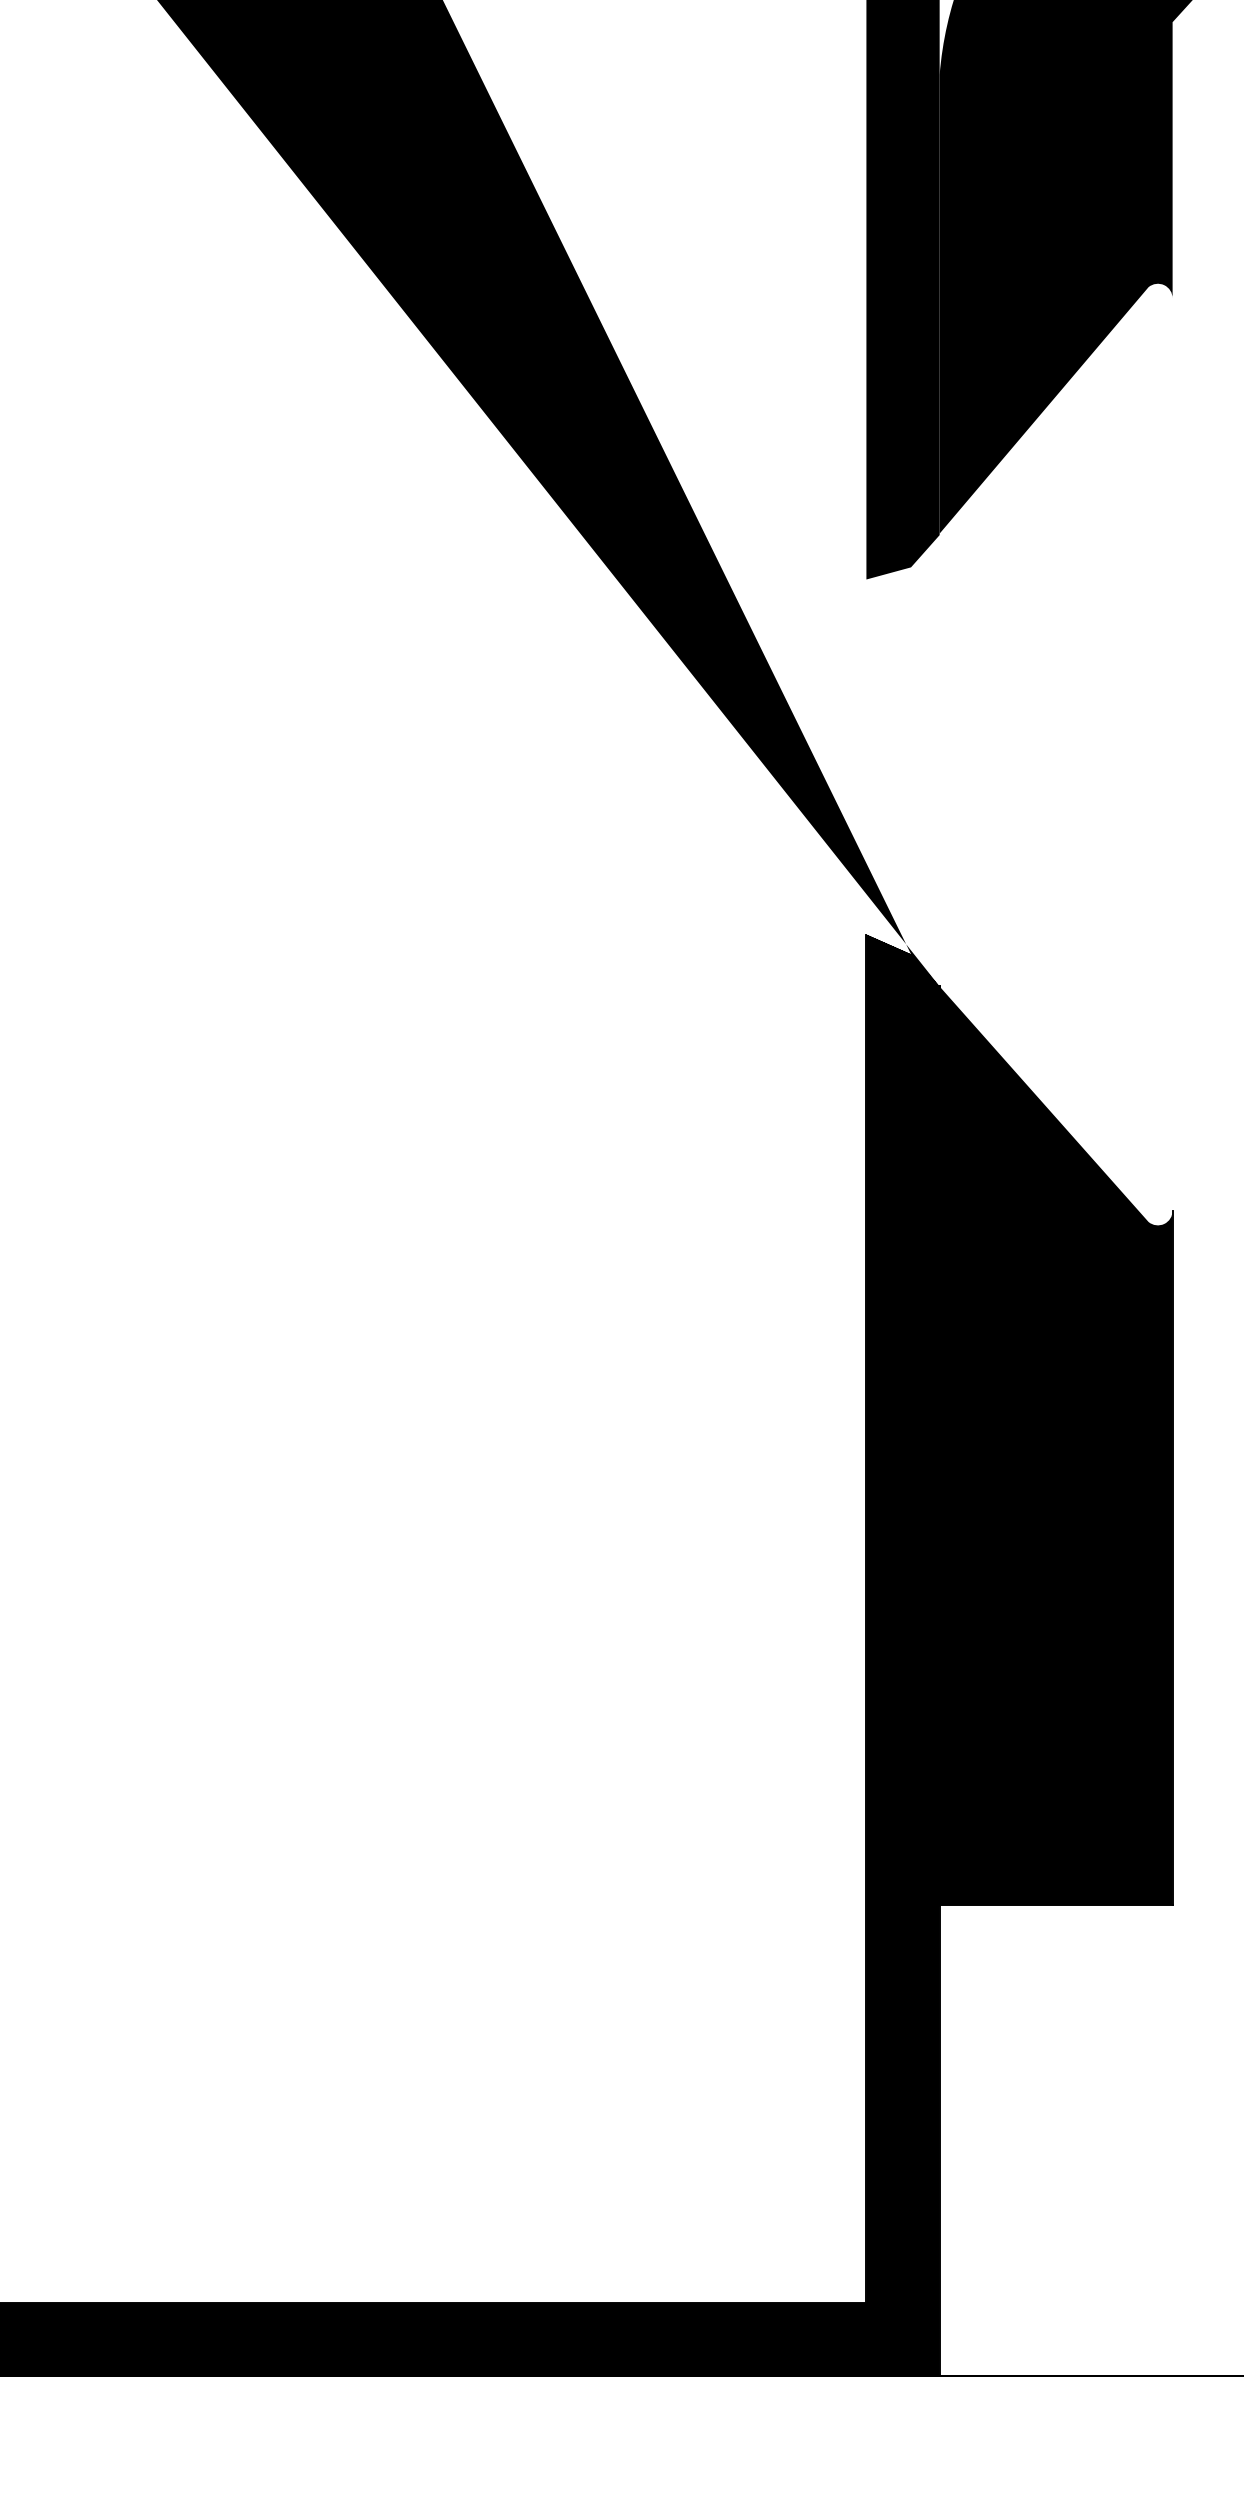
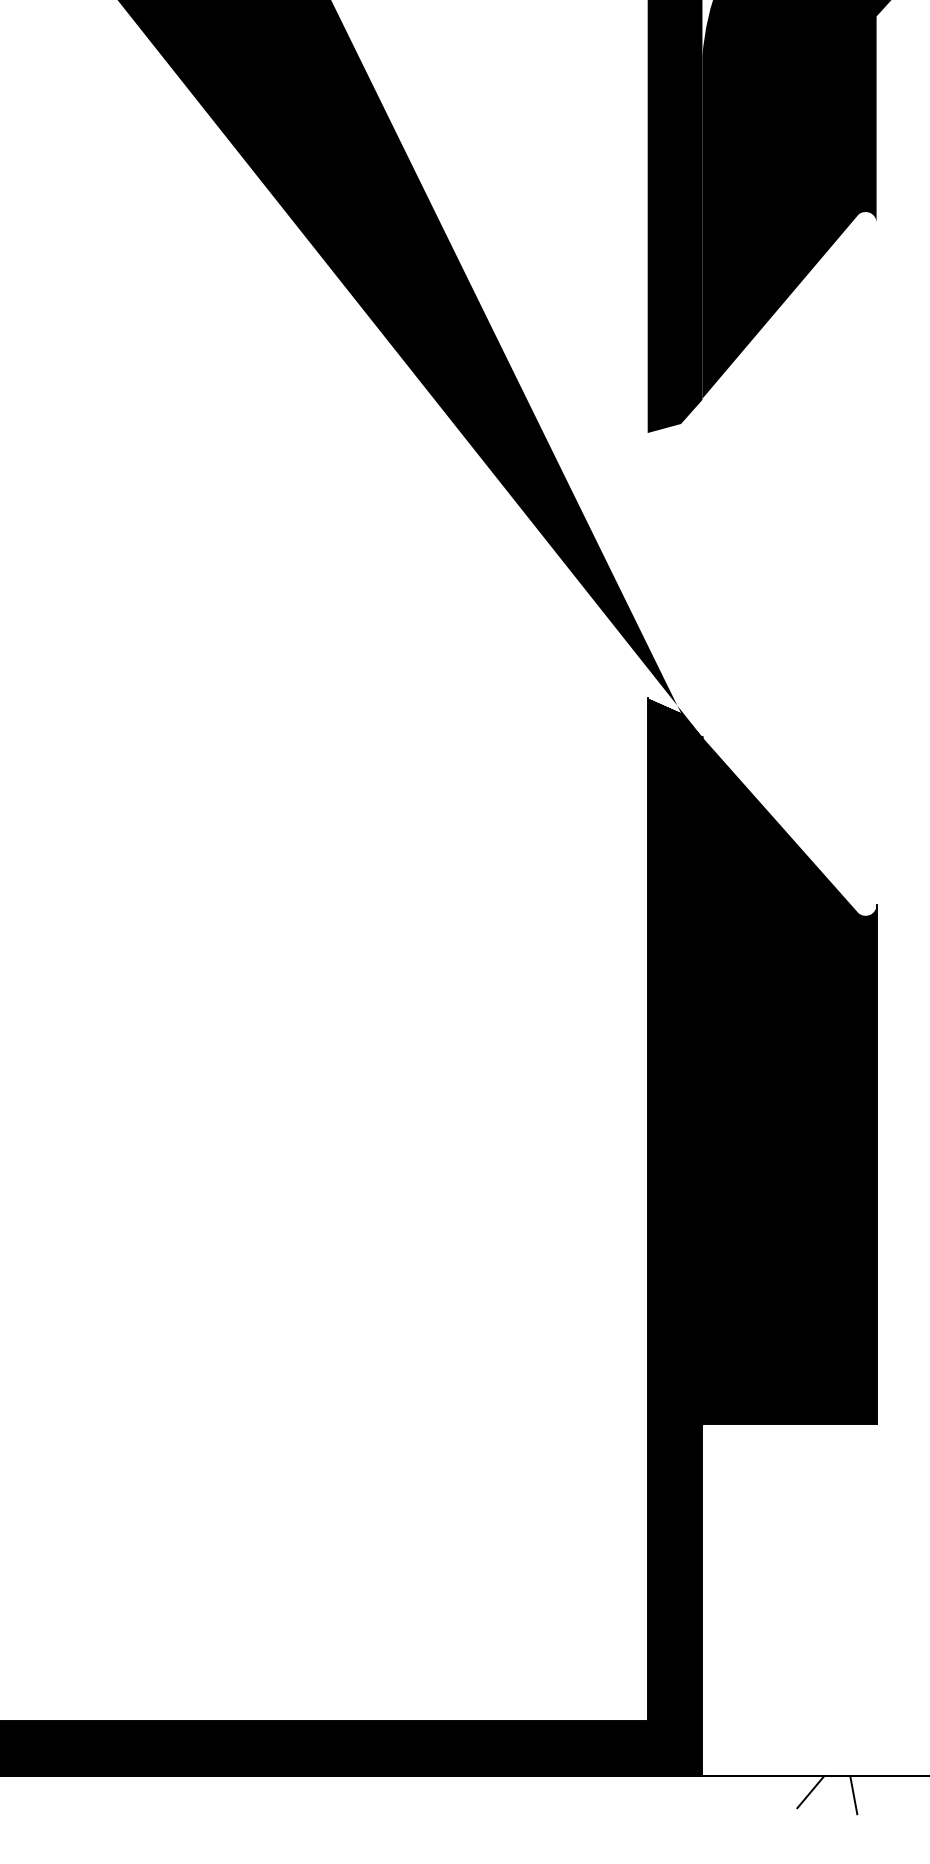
line: (1084, 2397) -> (810, 1791), added
line: (1141, 2401) -> (853, 1794), added

